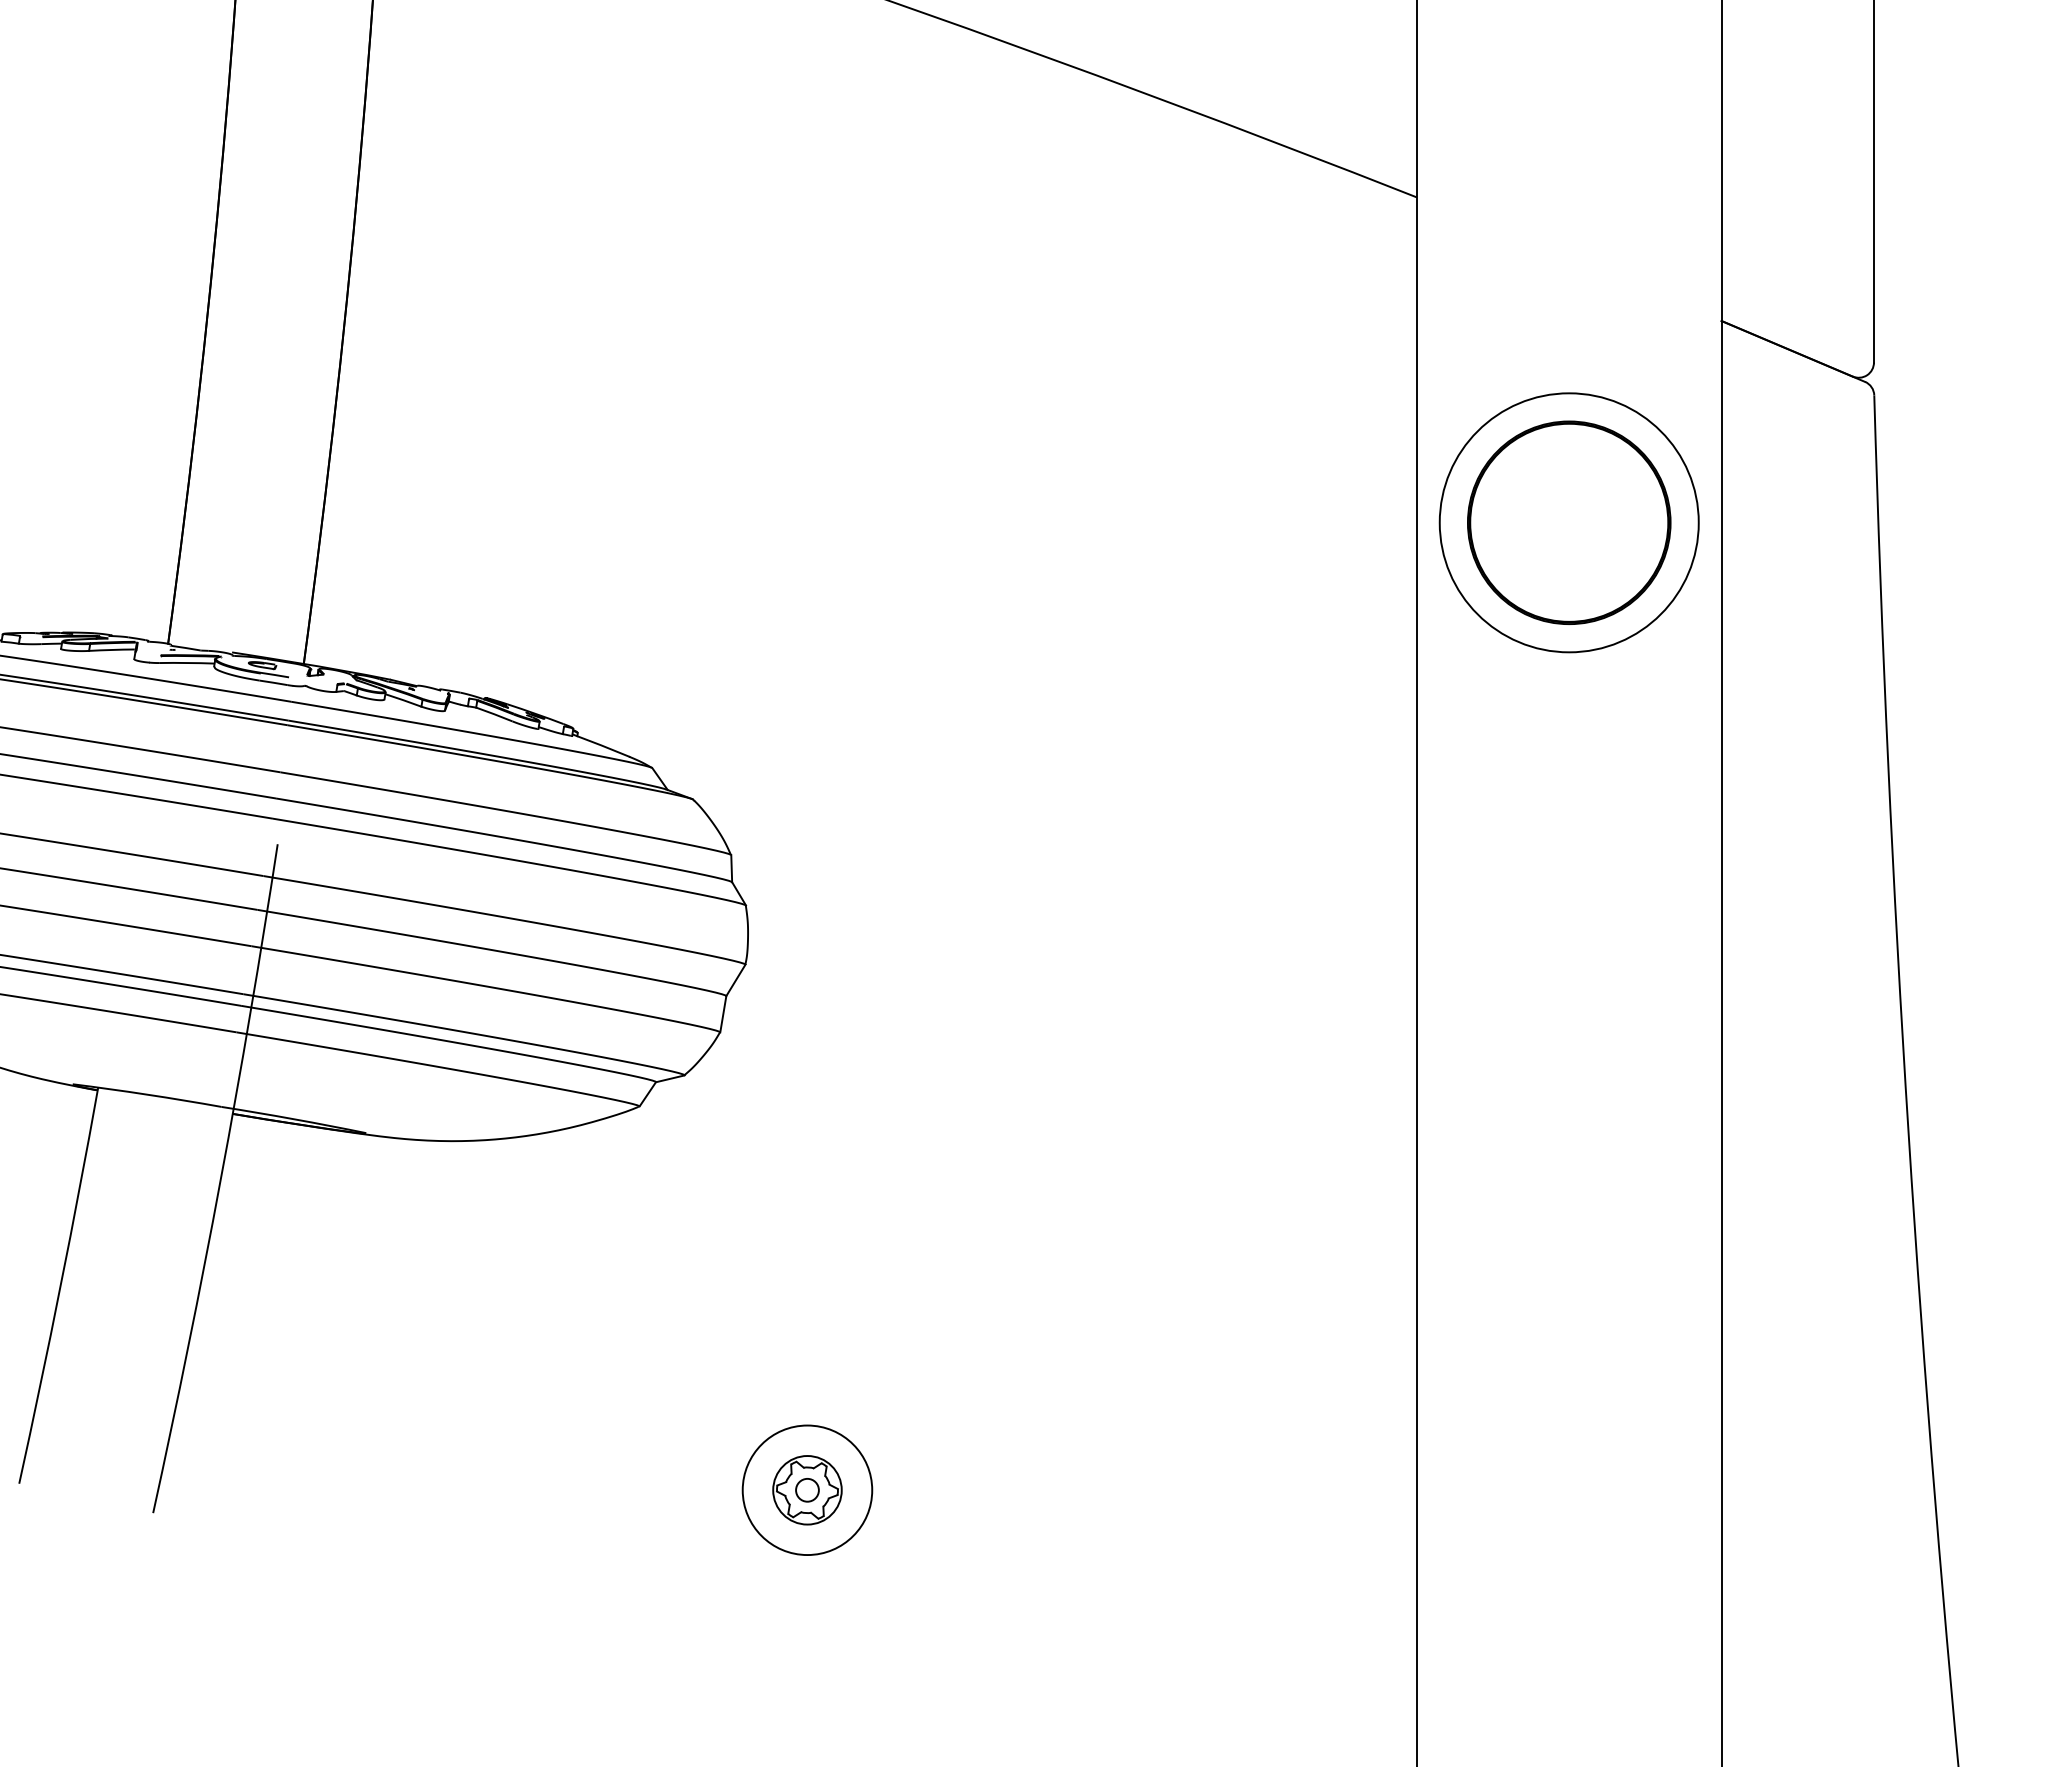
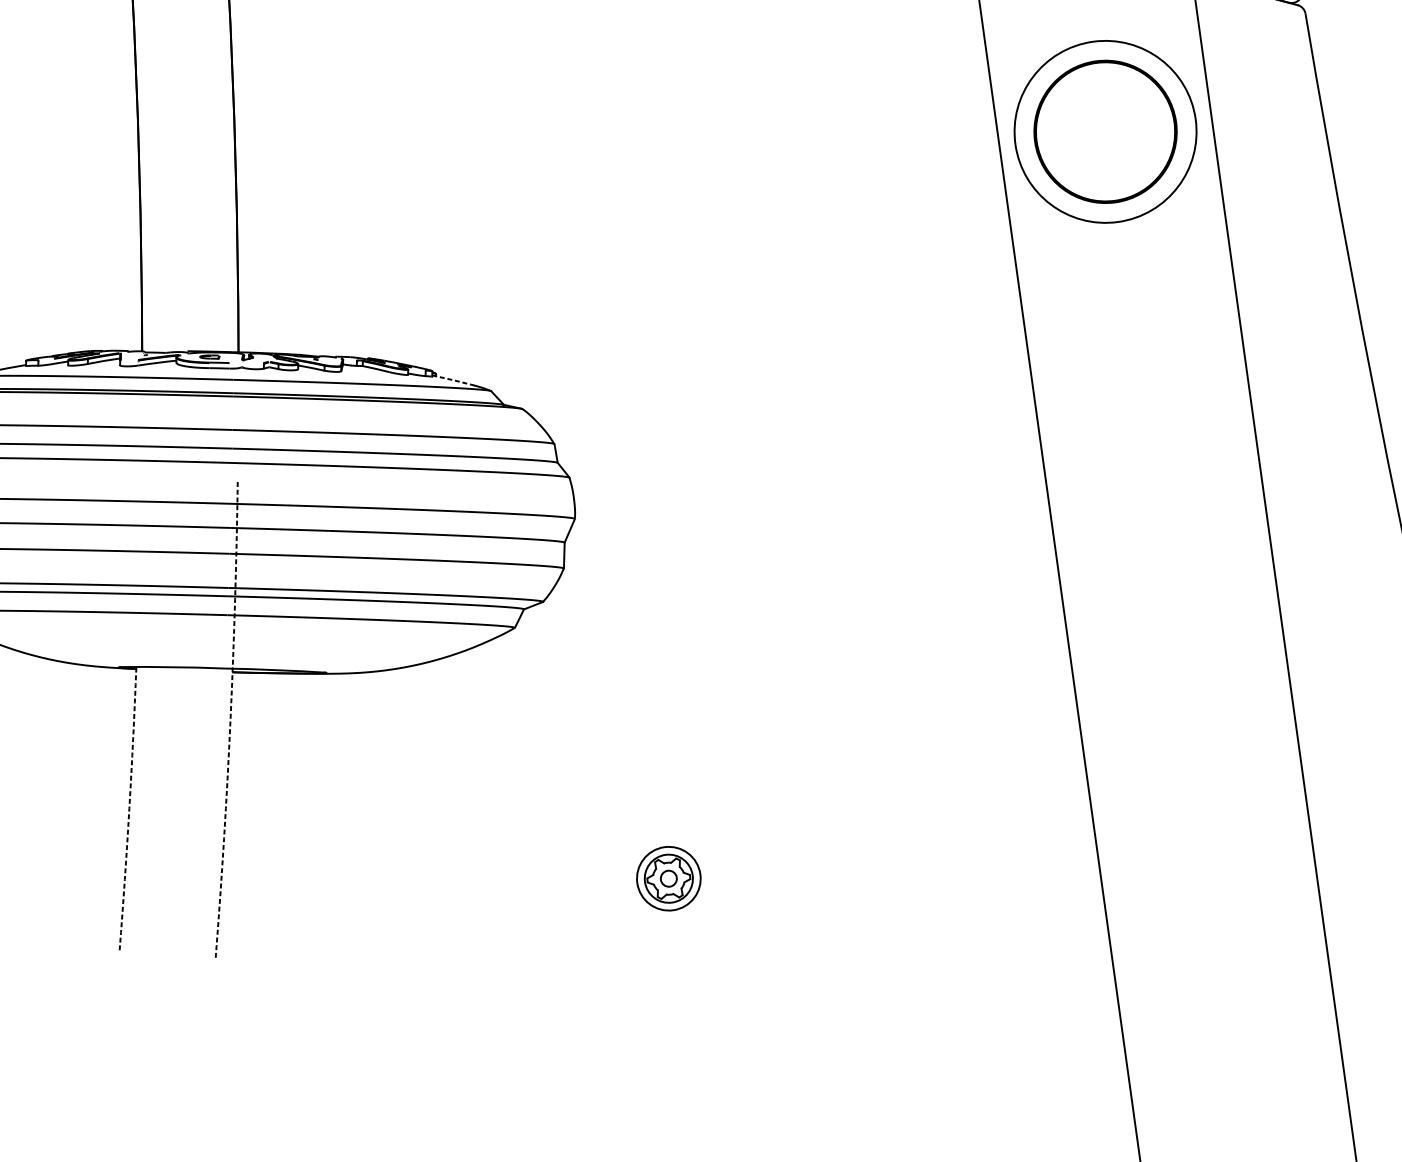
line: (601, 745) -> (453, 380), solid -> dashed
arc: (220, 1179) -> (230, 719), solid -> dashed
arc: (60, 1285) -> (129, 808), solid -> dashed
circle: (807, 1490) -> (668, 878), size x0.7

